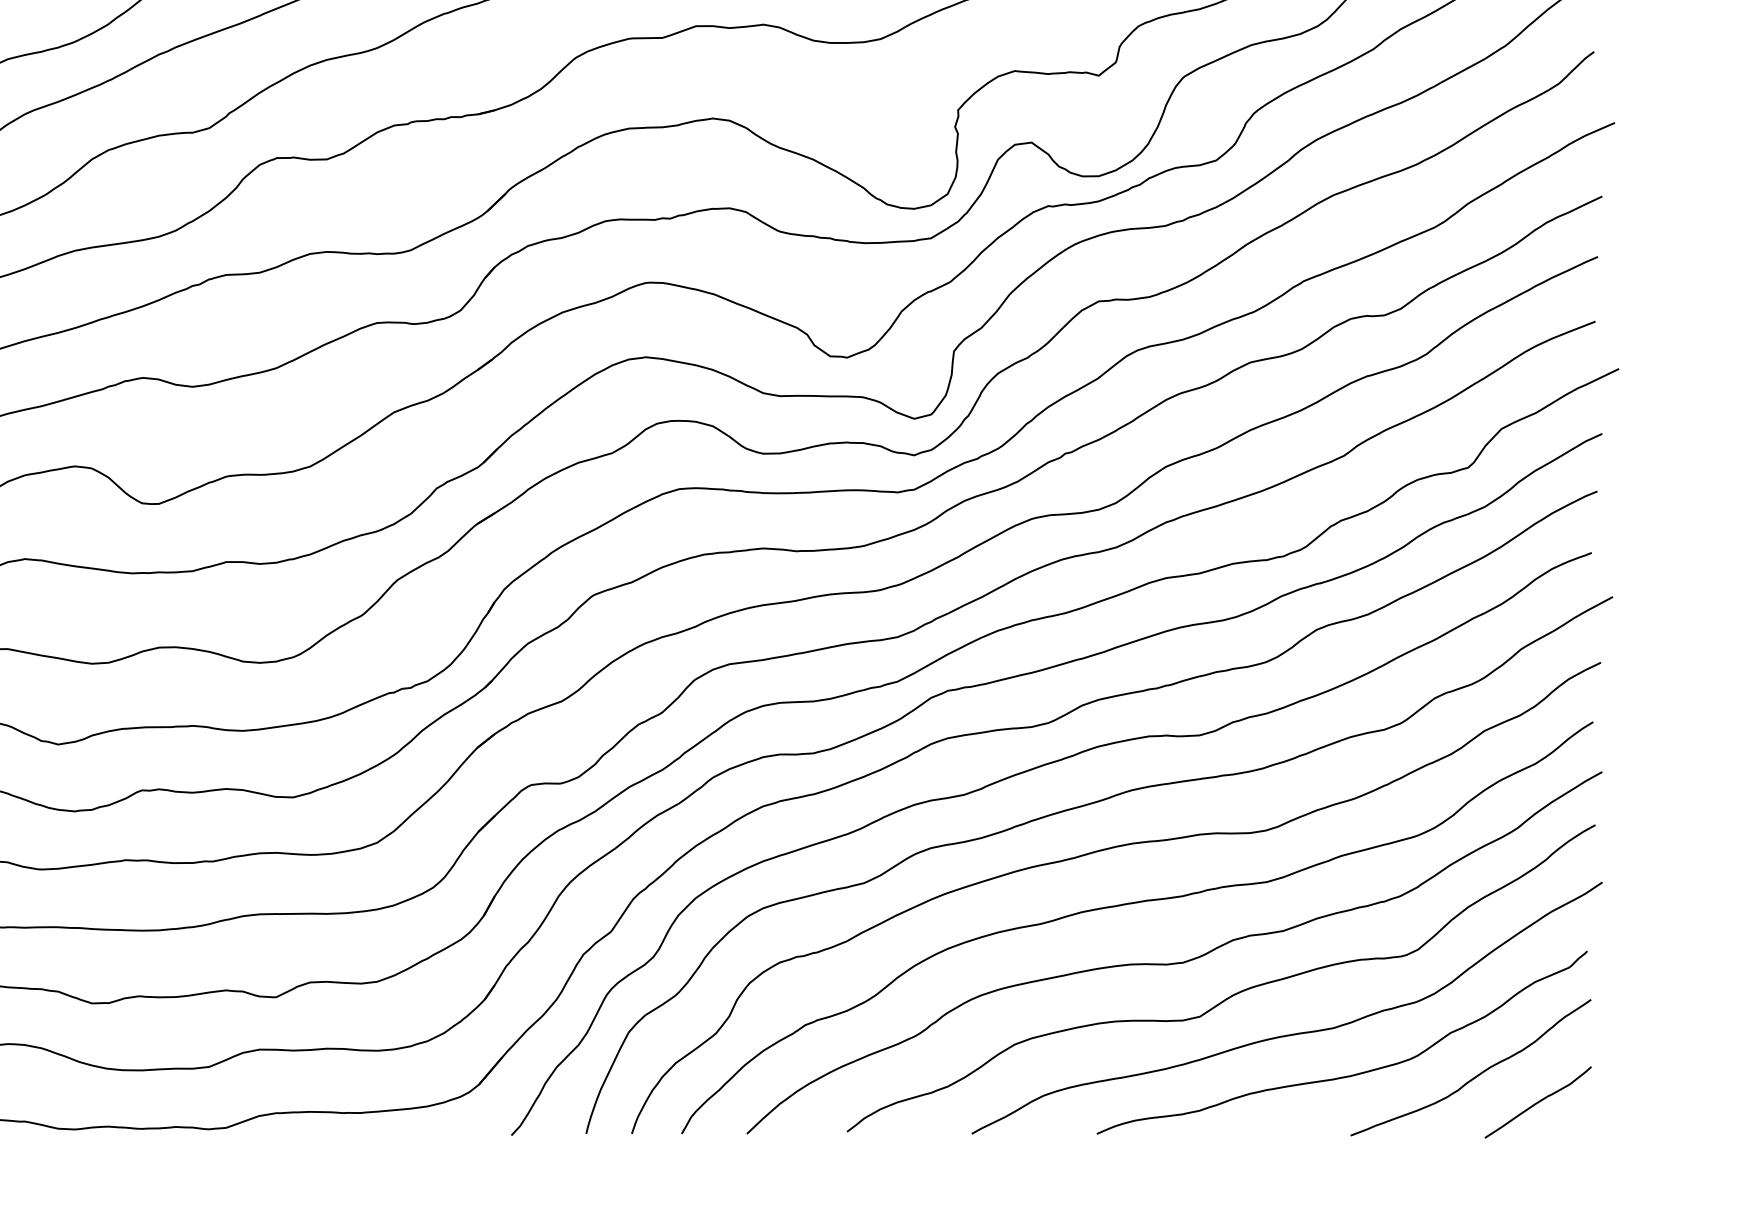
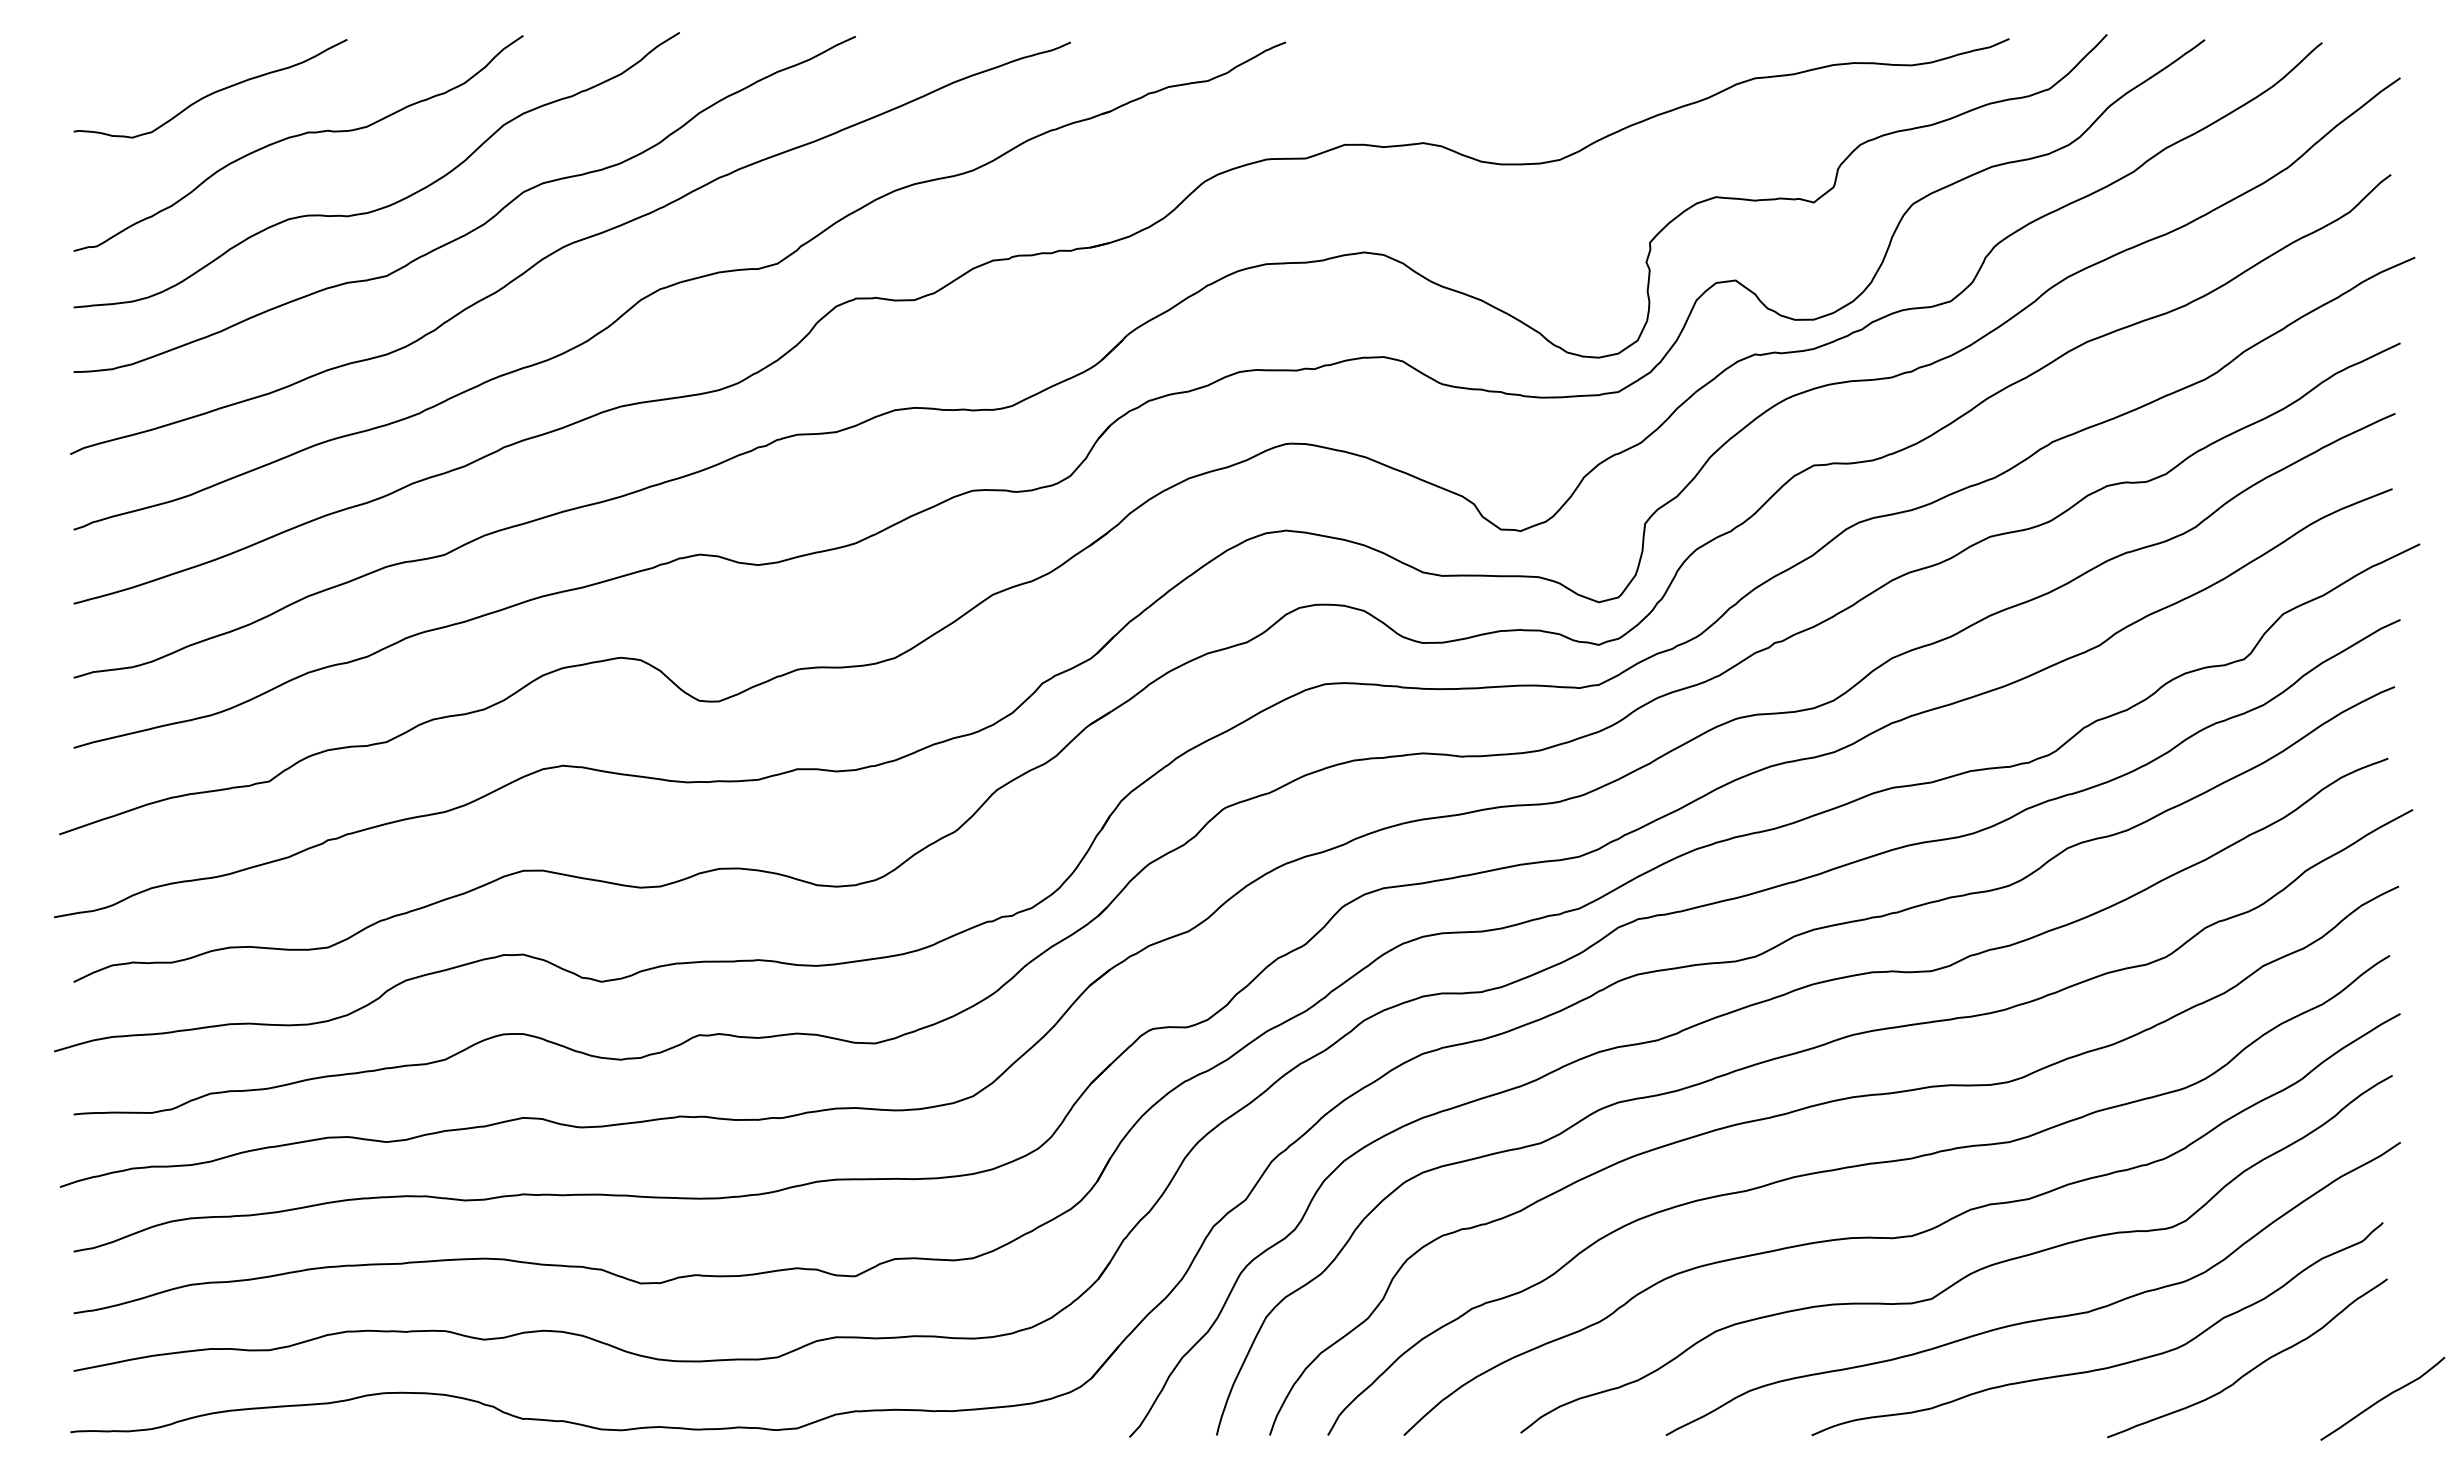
curve: (1537, 1102) -> (2382, 1398), moved

